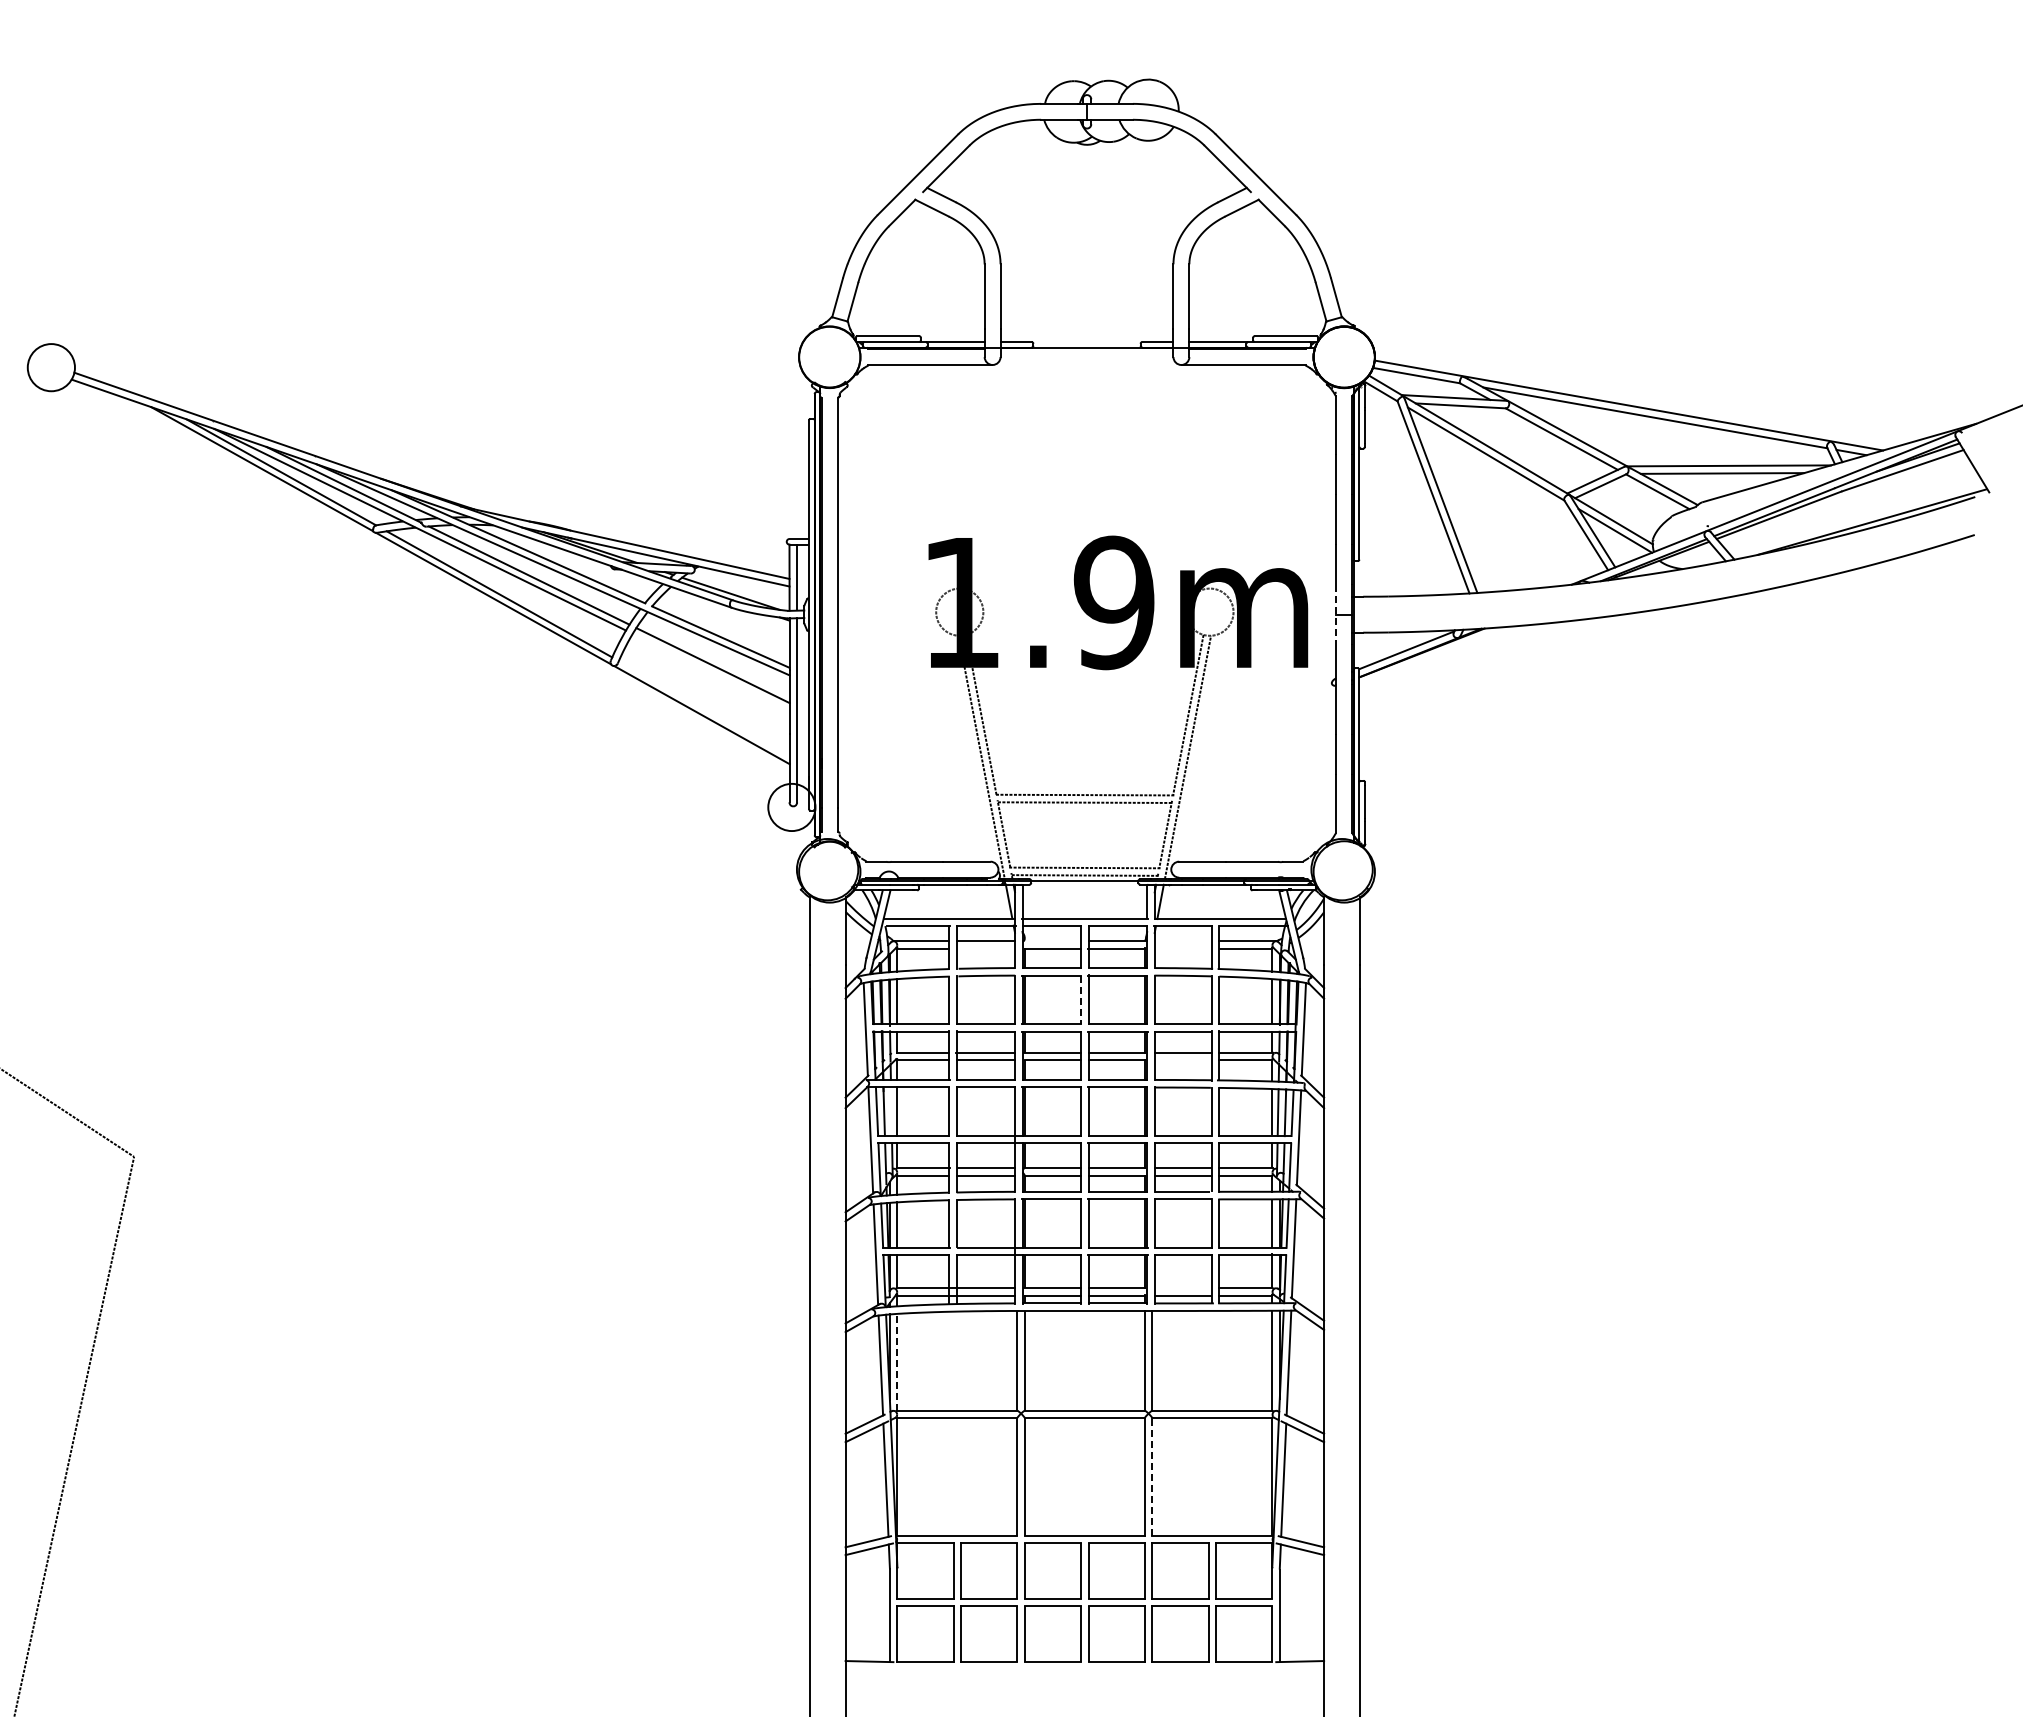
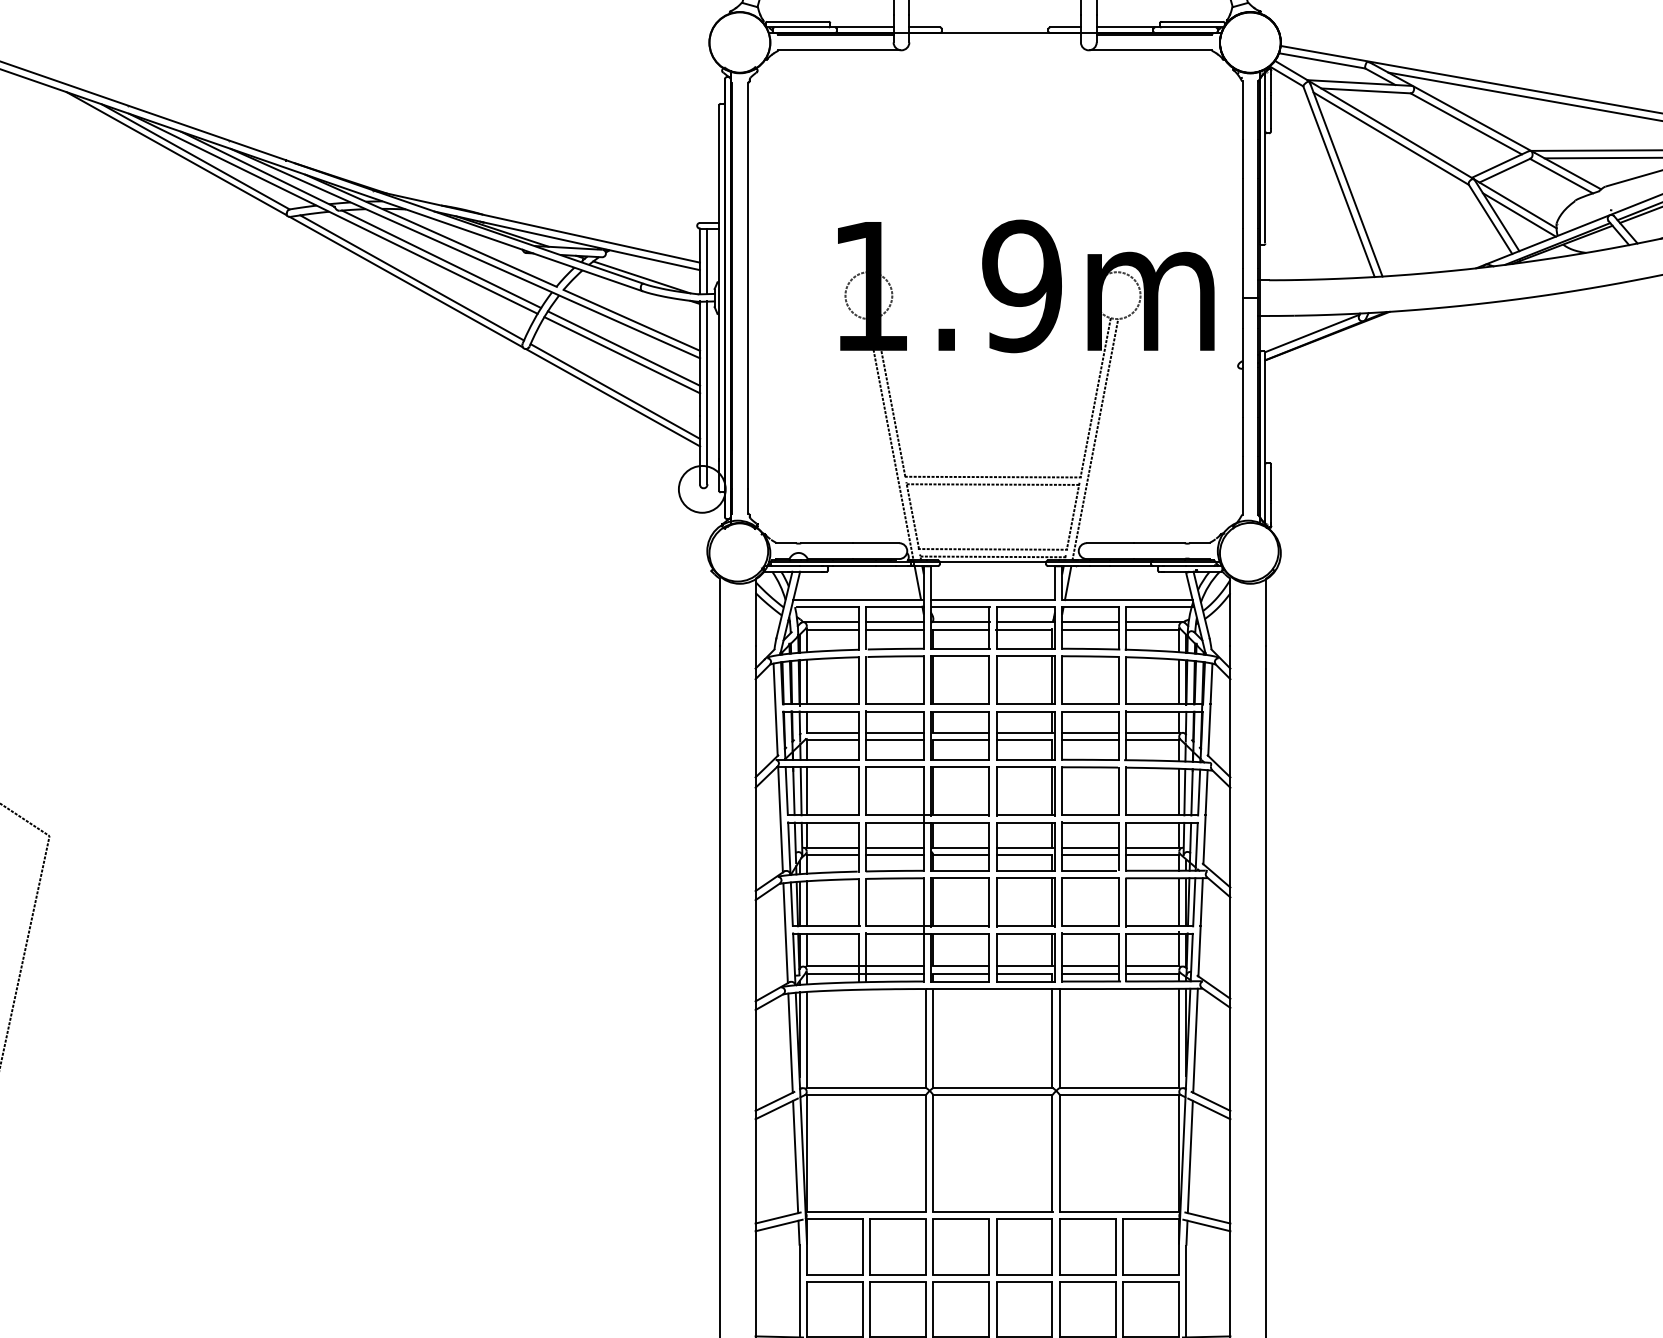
line: (1336, 614) -> (1242, 297), dashed -> solid
line: (710, 671) -> (621, 354), added
line: (703, 708) -> (614, 391), added
line: (1052, 941) -> (960, 622), added
line: (1182, 941) -> (1089, 622), added
line: (985, 948) -> (894, 629), added
line: (1183, 948) -> (1090, 629), added
line: (1081, 1000) -> (989, 680), dashed -> solid
line: (1182, 1060) -> (1089, 740), added
line: (891, 1111) -> (801, 791), added
line: (1182, 1288) -> (1089, 966), added
line: (897, 1361) -> (807, 1039), dashed -> solid
line: (1152, 1476) -> (1060, 1153), dashed -> solid

